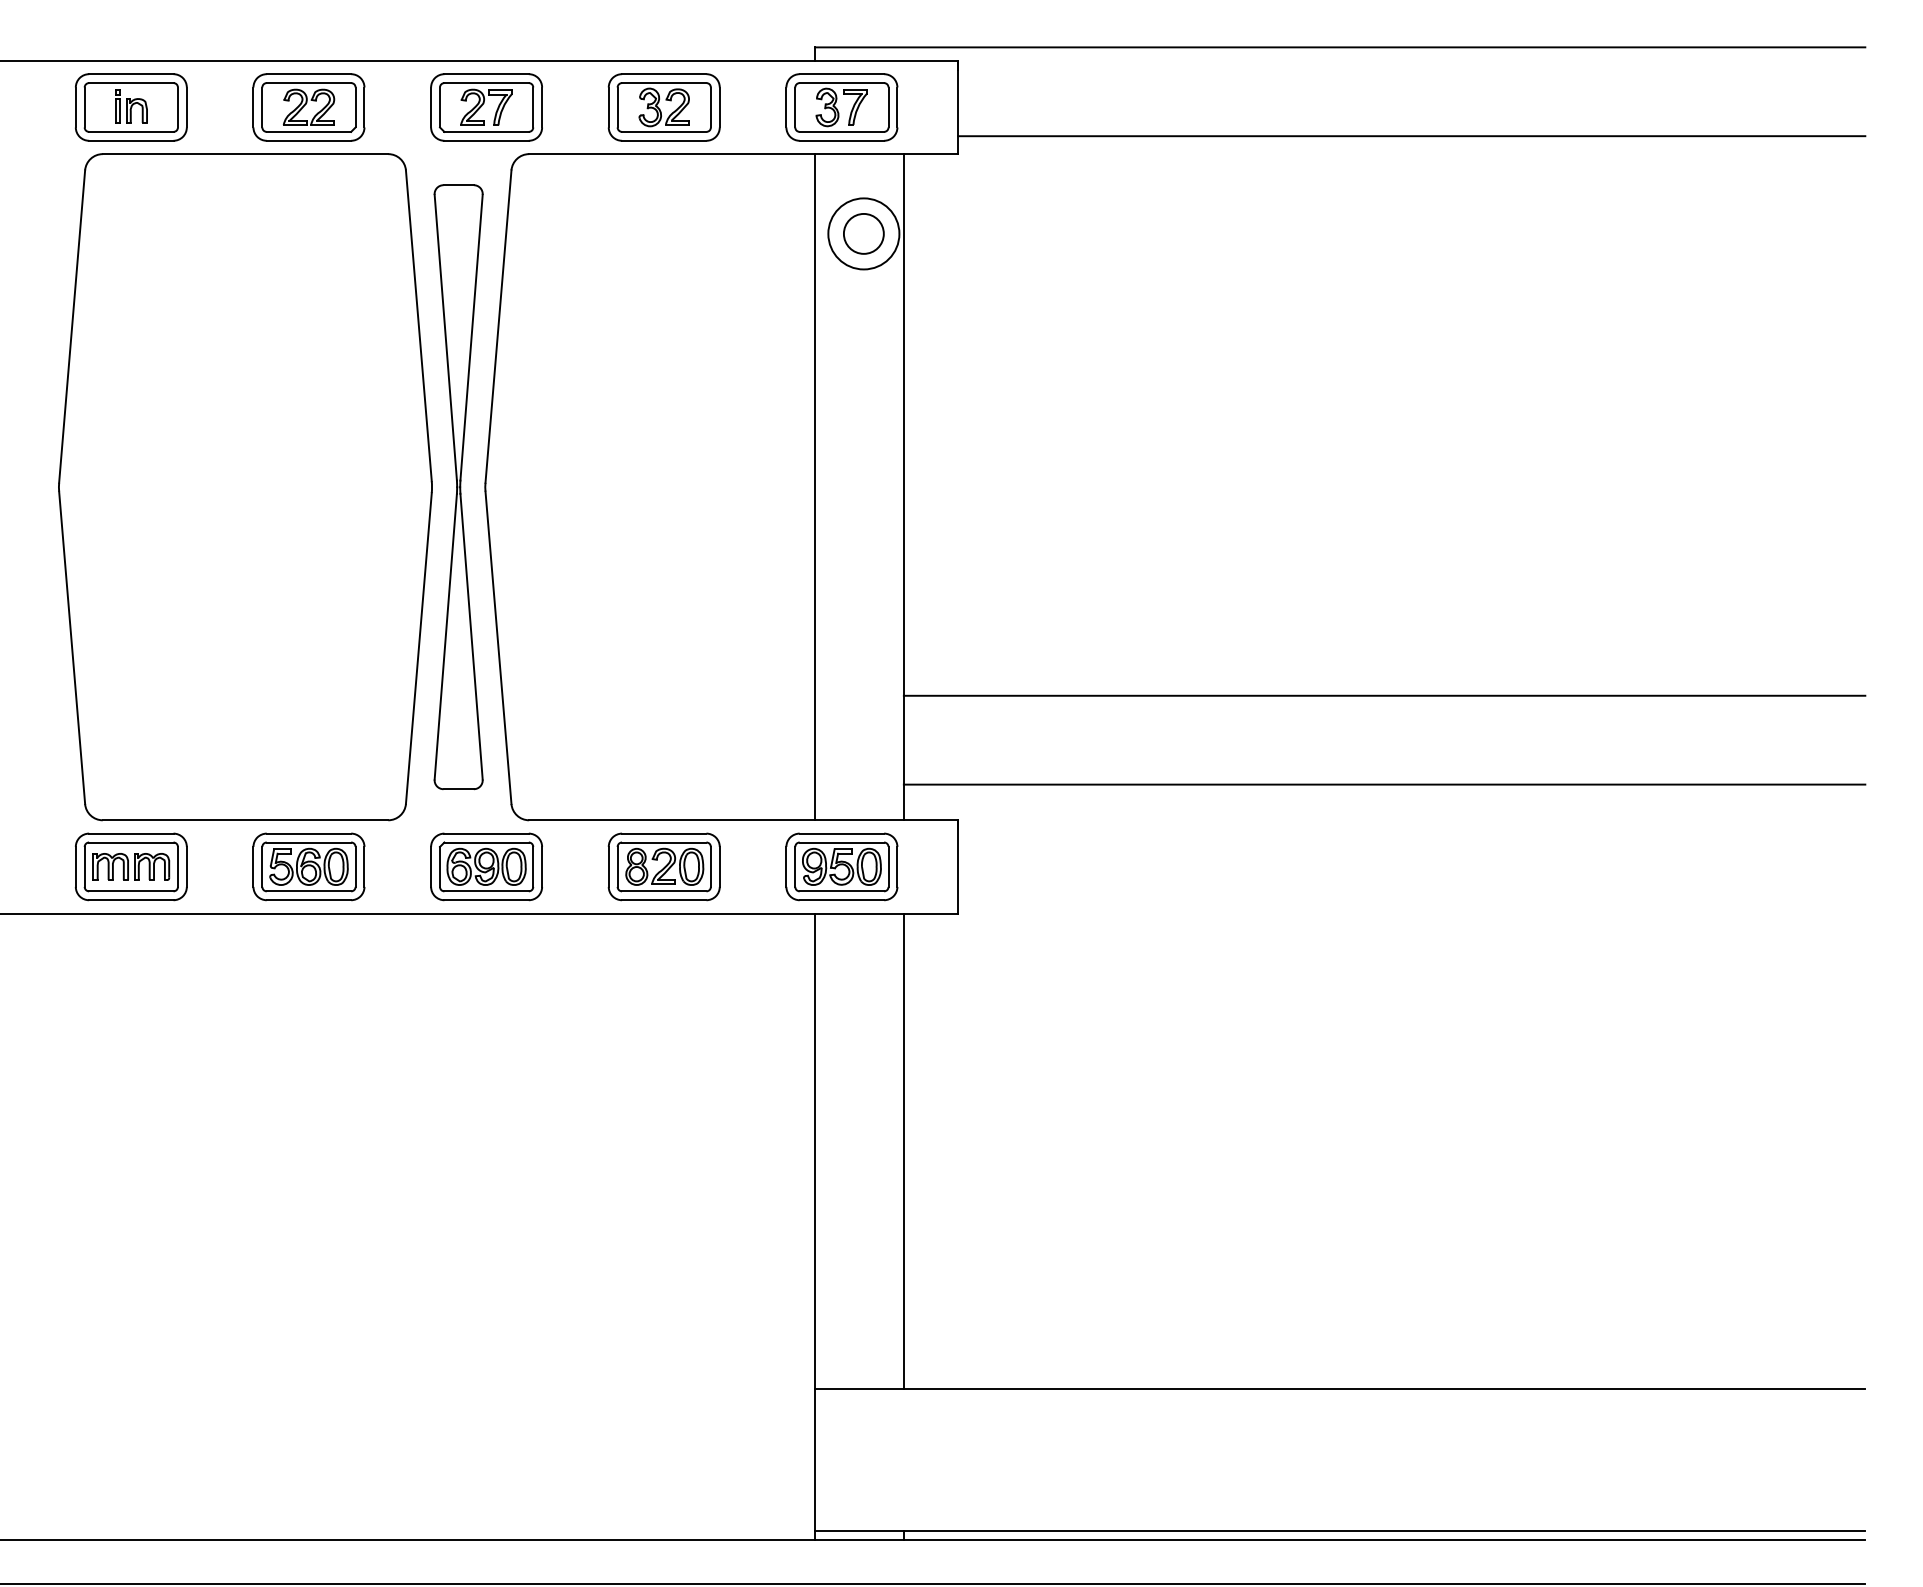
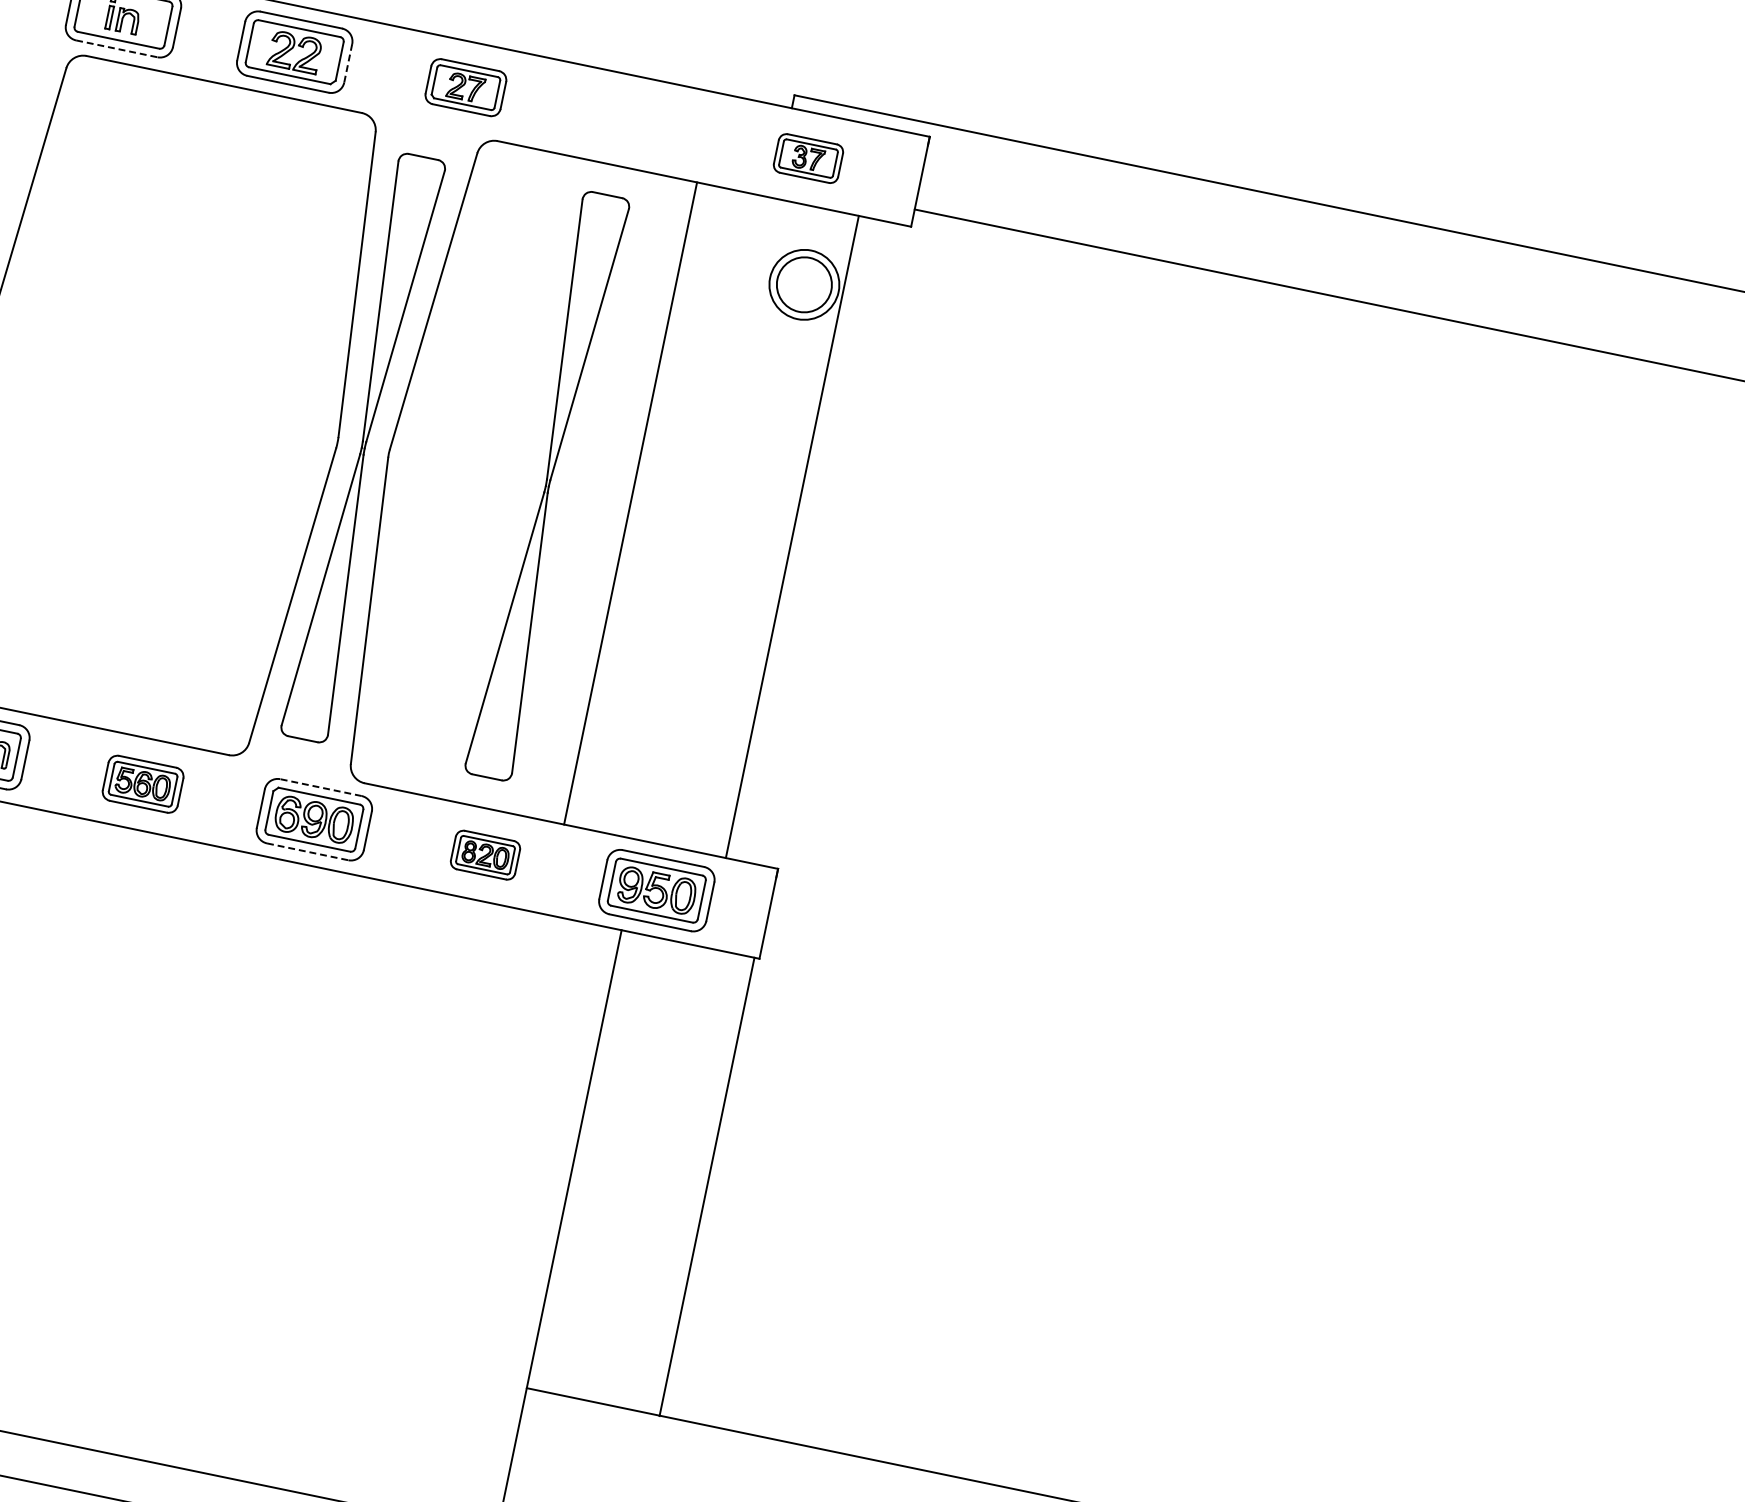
line: (364, 107) -> (348, 63), solid -> dashed
part: (486, 107) -> (465, 87), size x0.7
part: (663, 107) -> (636, 122), removed
part: (841, 107) -> (808, 158), size x0.6
line: (131, 140) -> (117, 48), solid -> dashed
circle: (863, 233) -> (804, 284), size x1.4
part: (649, 487) -> (547, 486), added
line: (815, 487) -> (630, 503), moved
line: (1384, 695) -> (1214, 833), removed
line: (1384, 784) -> (1196, 919), removed
line: (486, 833) -> (320, 787), solid -> dashed
part: (308, 866) -> (142, 783), size x0.7
part: (663, 866) -> (484, 854), size x0.6
line: (487, 900) -> (308, 852), solid -> dashed
line: (903, 1151) -> (706, 1187), moved

